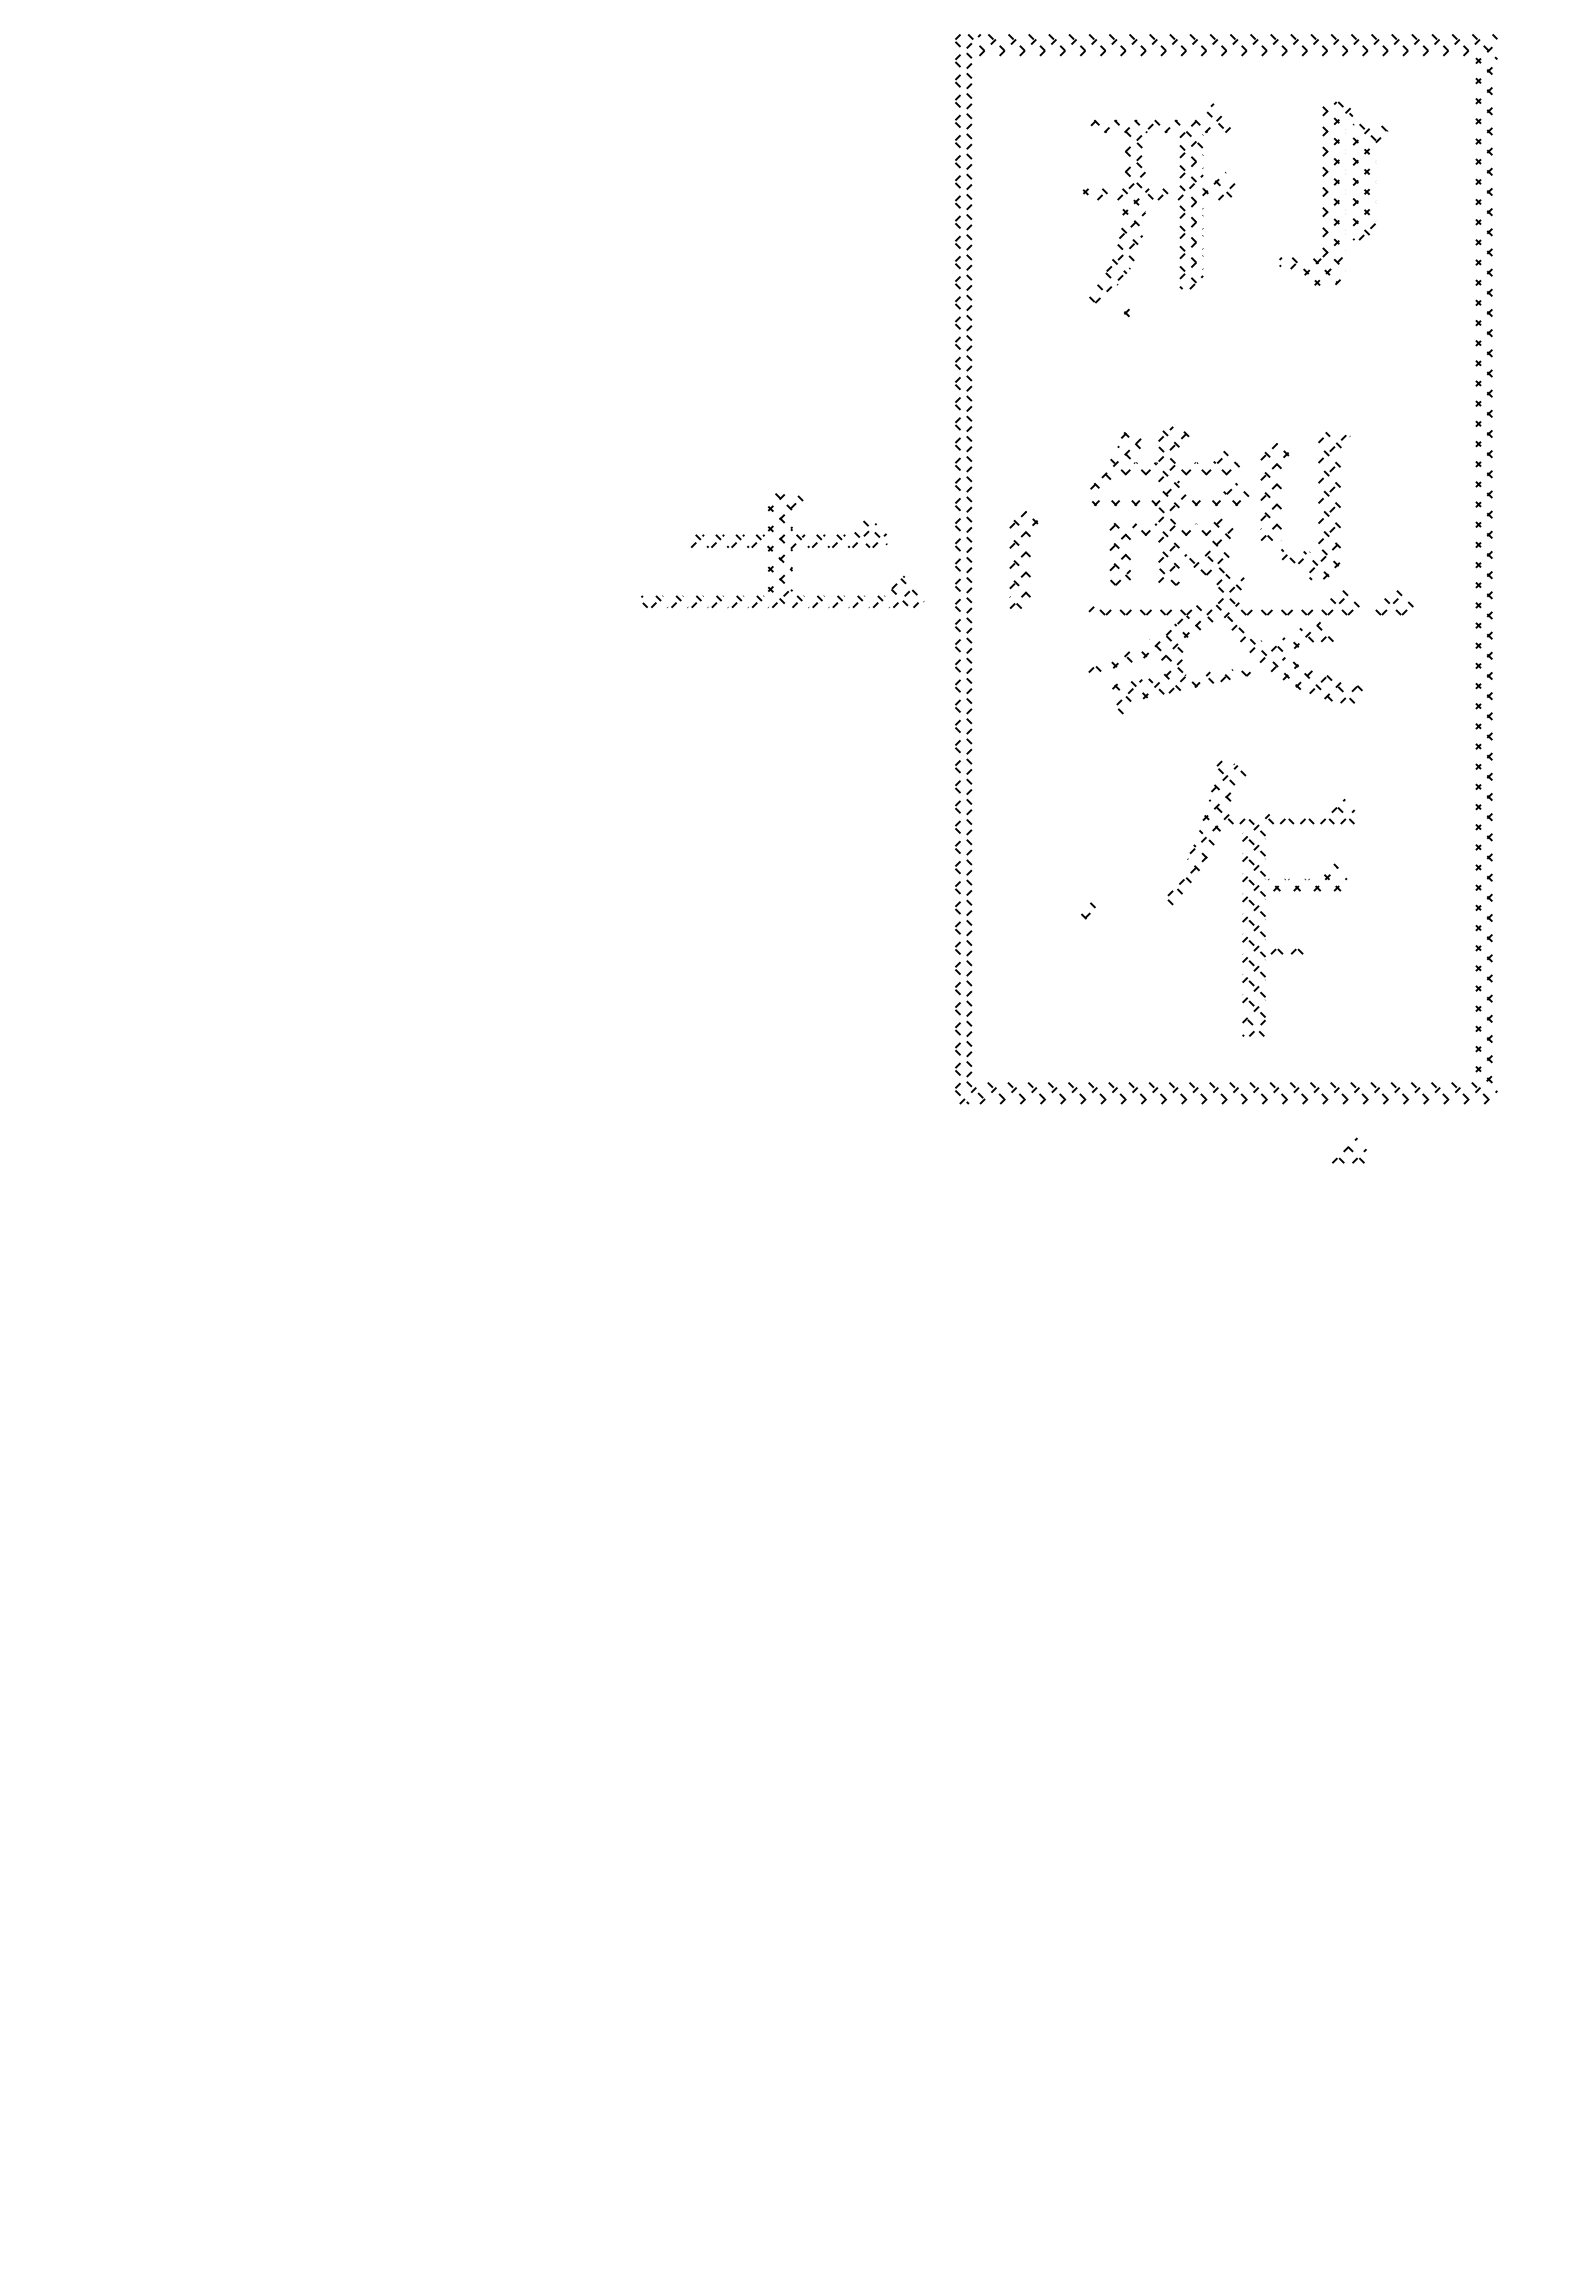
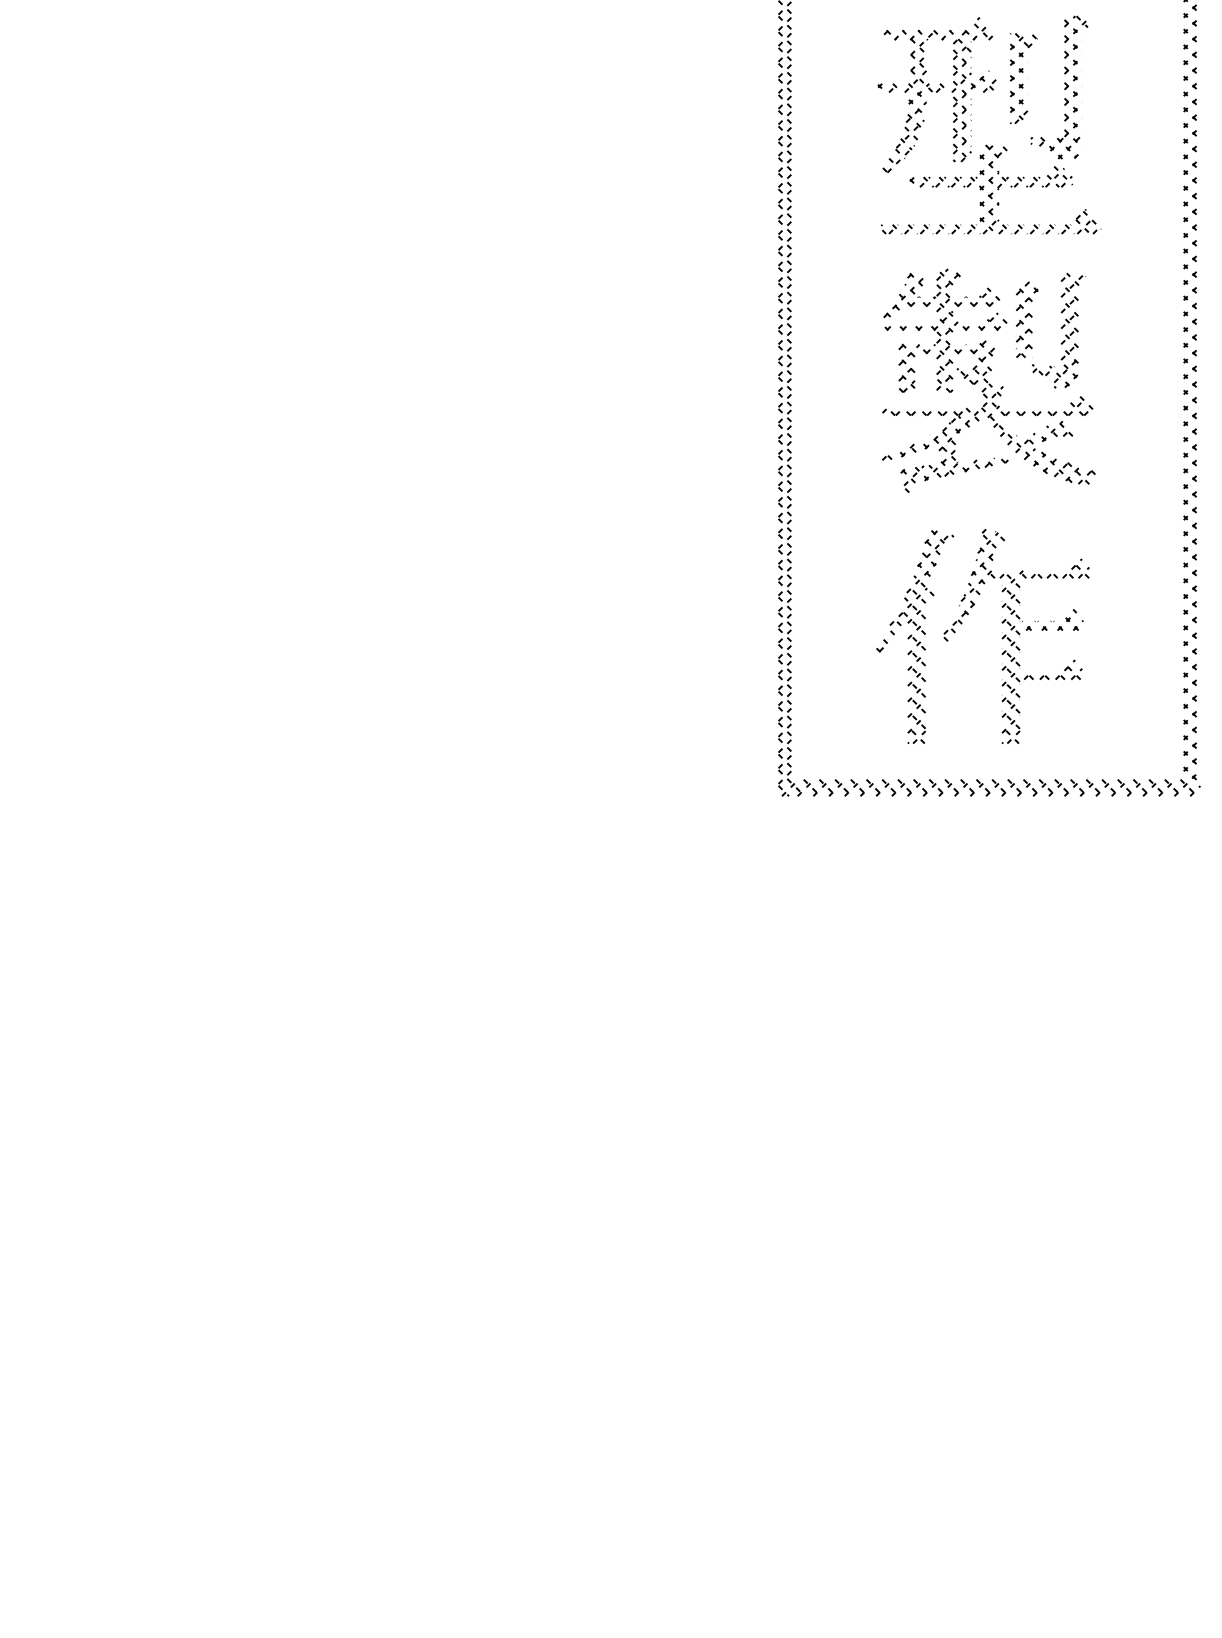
part: (1369, 174) -> (1023, 72), moved
part: (782, 550) -> (991, 189), moved
part: (1023, 559) -> (831, 372), removed
part: (1394, 602) -> (1120, 405), removed
part: (1139, 899) -> (921, 637), added
part: (1349, 1150) -> (1068, 669), moved

